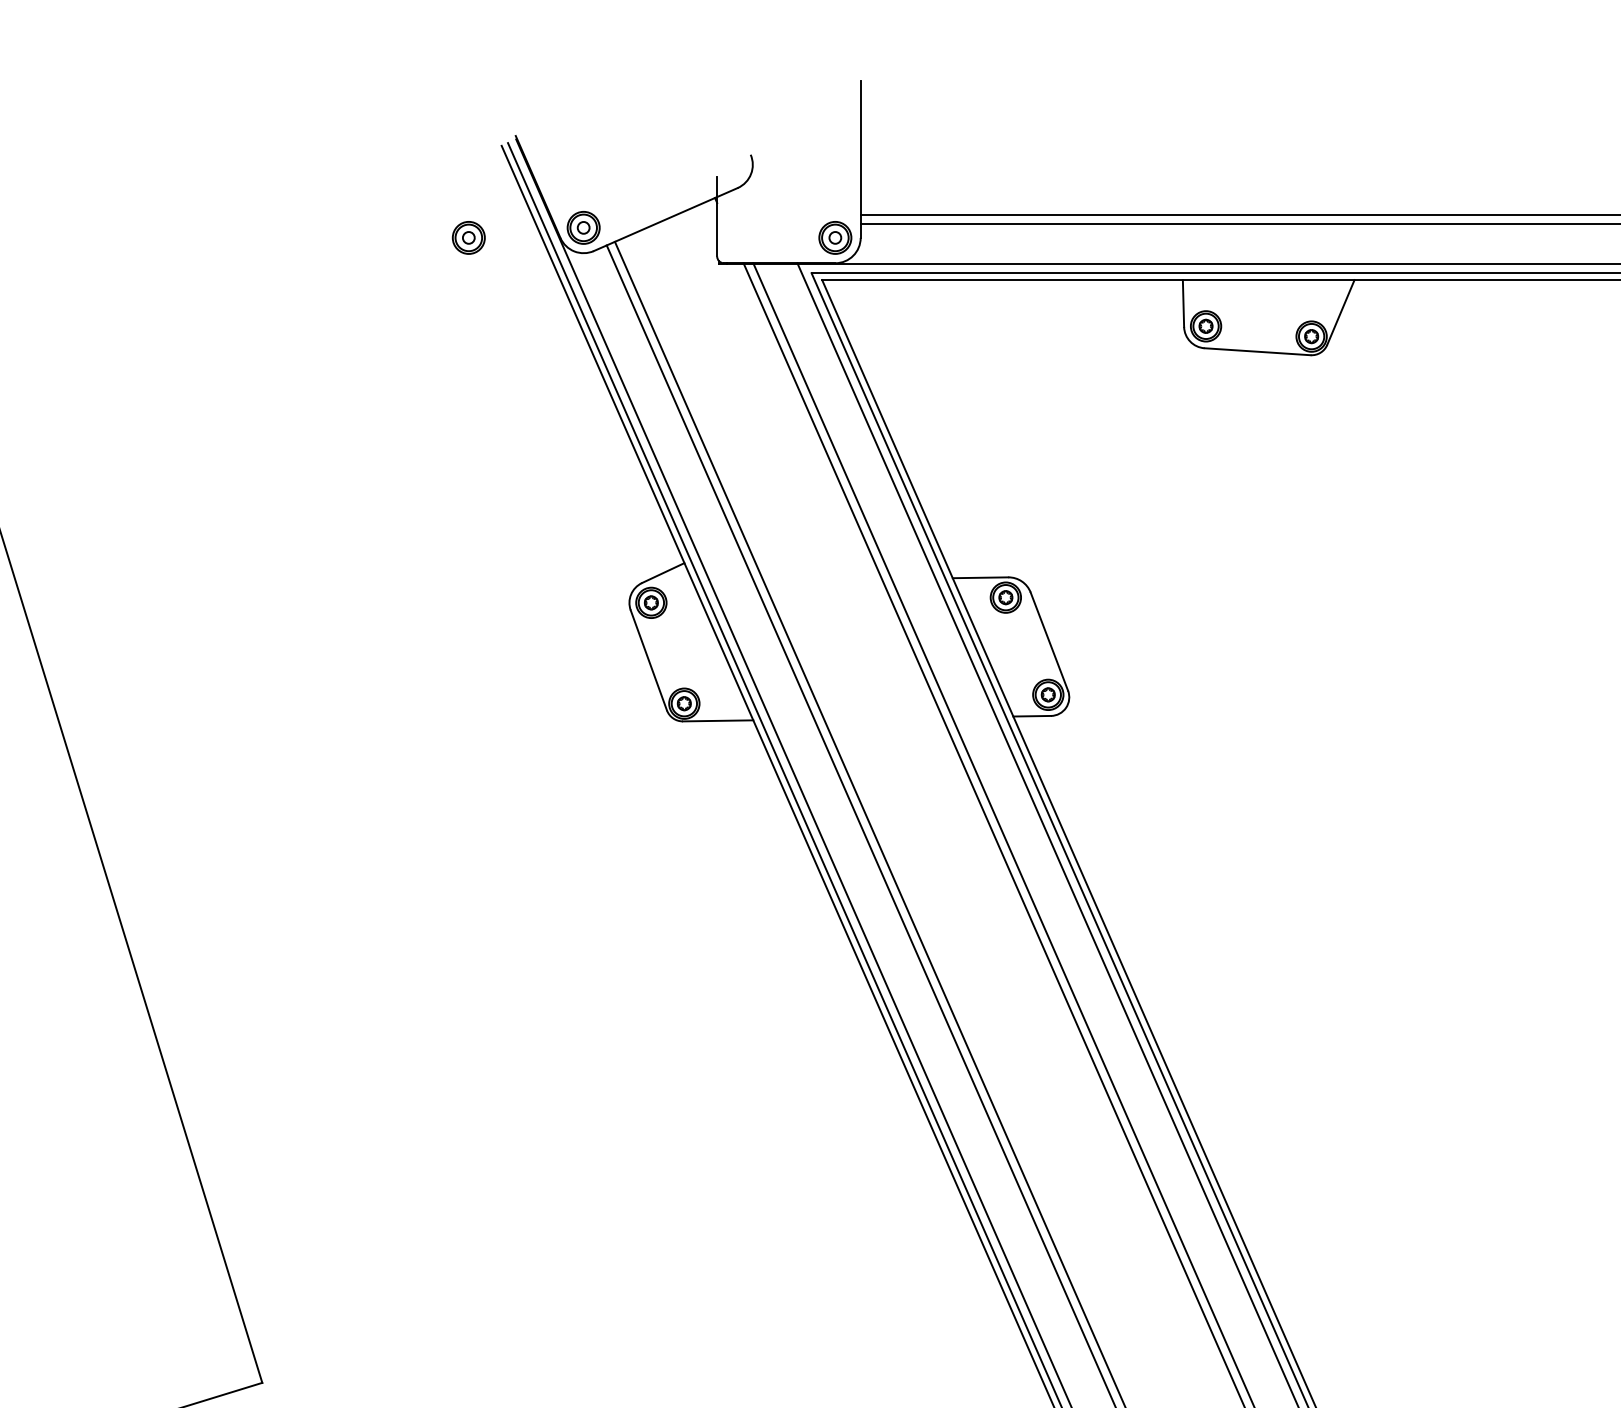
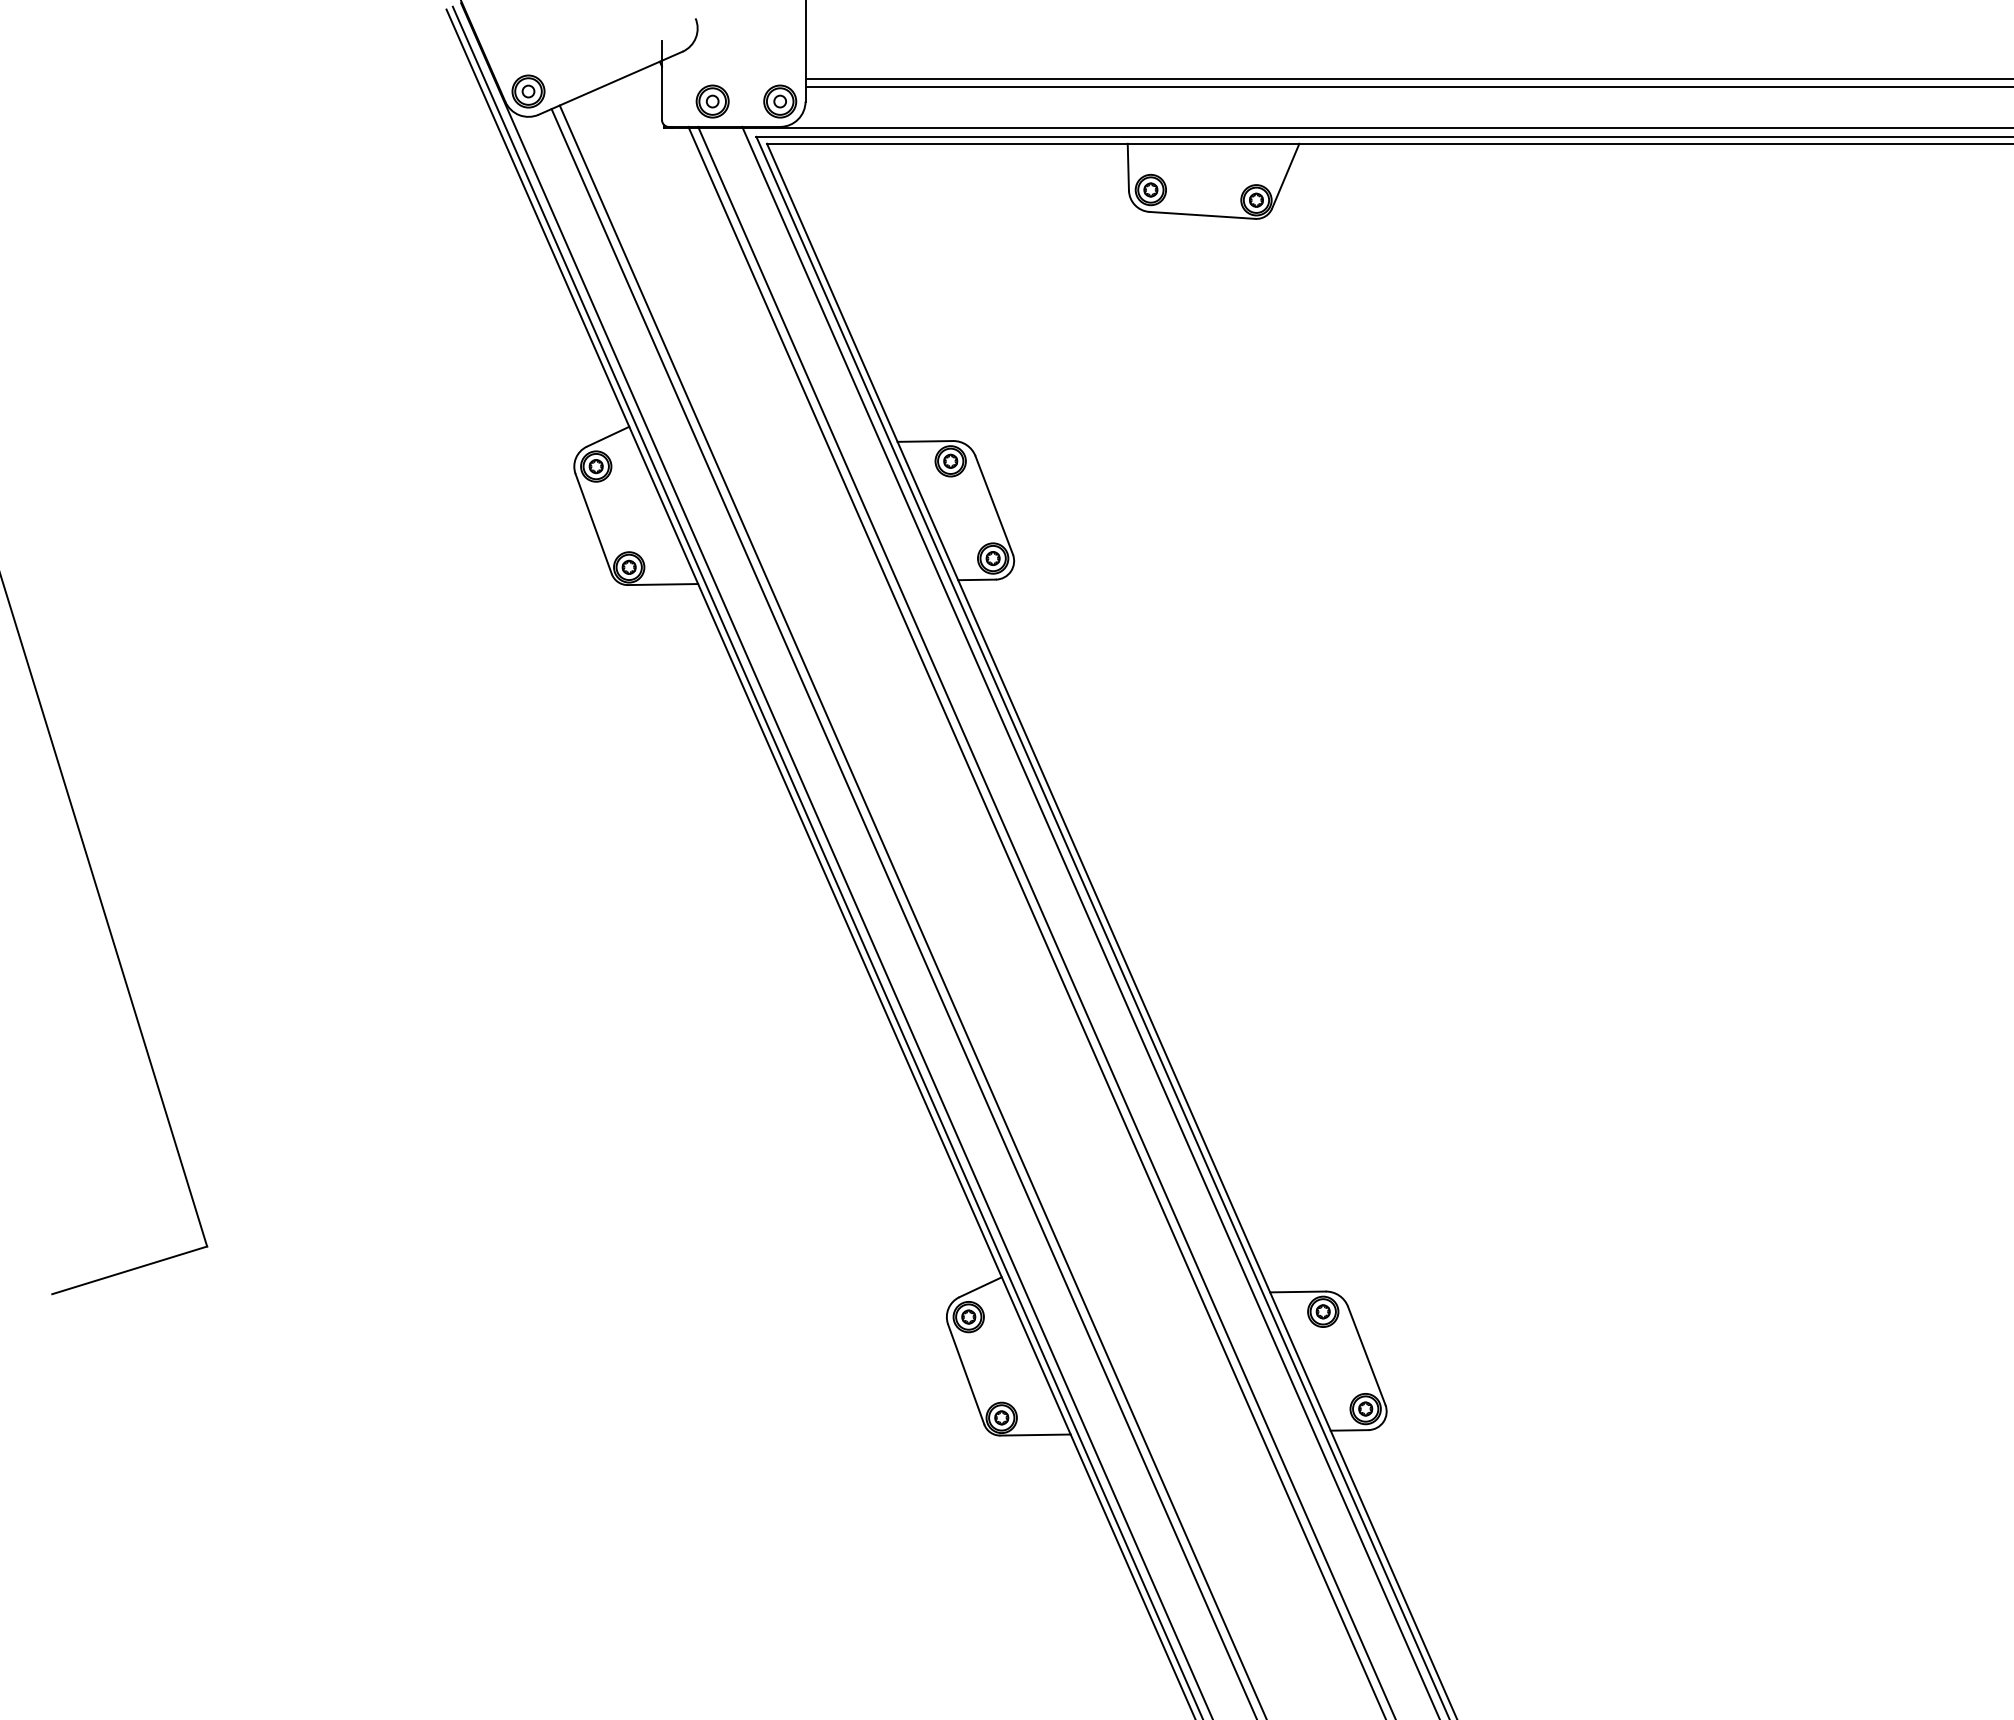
part: (468, 237) -> (712, 101), moved

